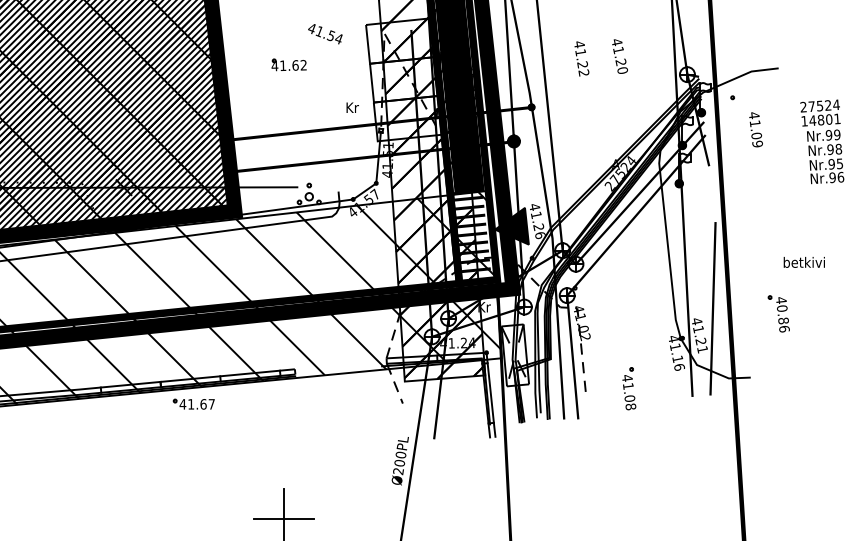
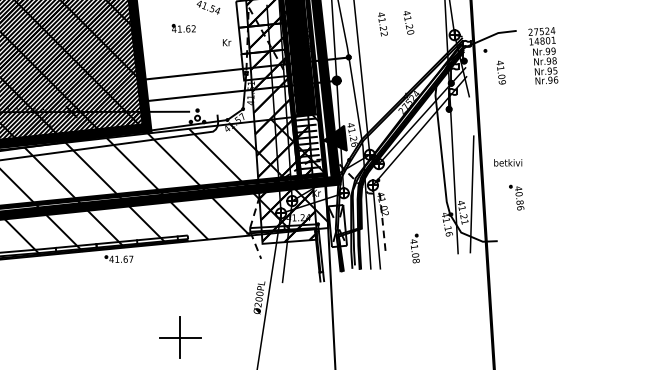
text: (353, 107) -> (227, 42), moved
text: (822, 141) -> (543, 55), moved
text: (804, 261) -> (508, 162), moved

